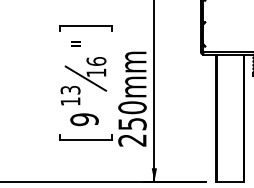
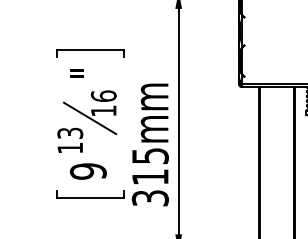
text: (132, 123) -> (150, 176), 250mm -> 315mm

